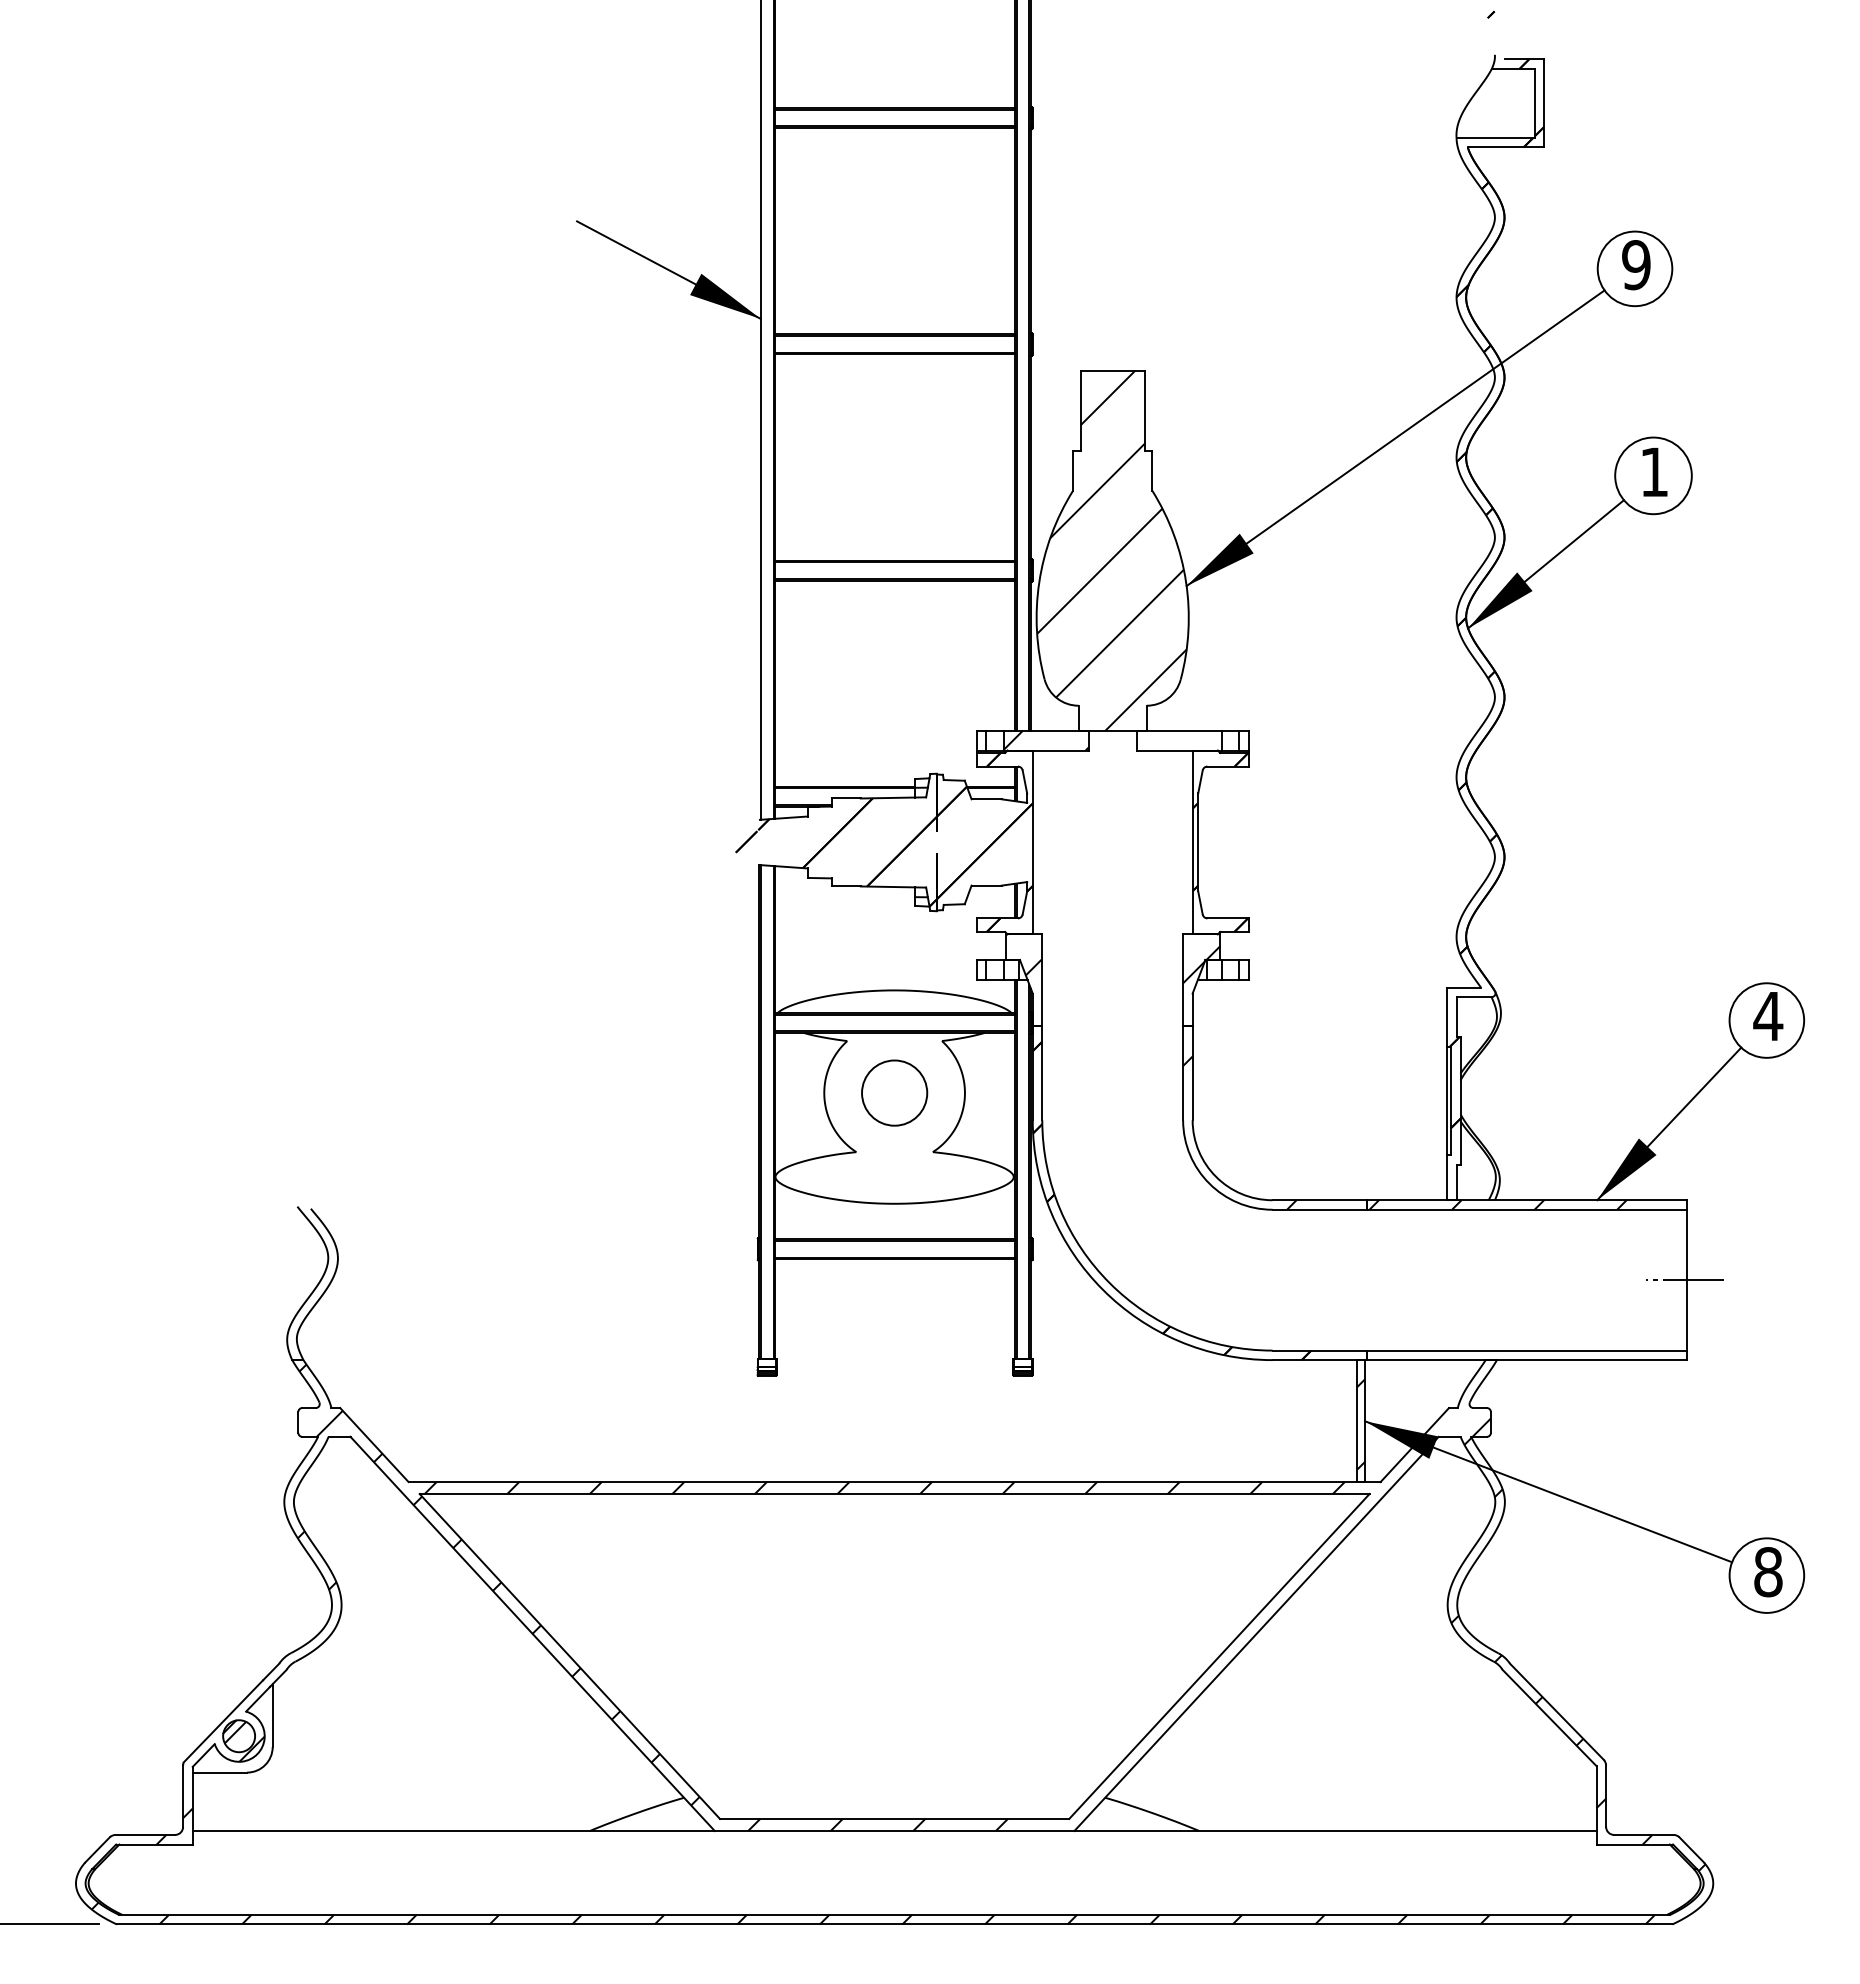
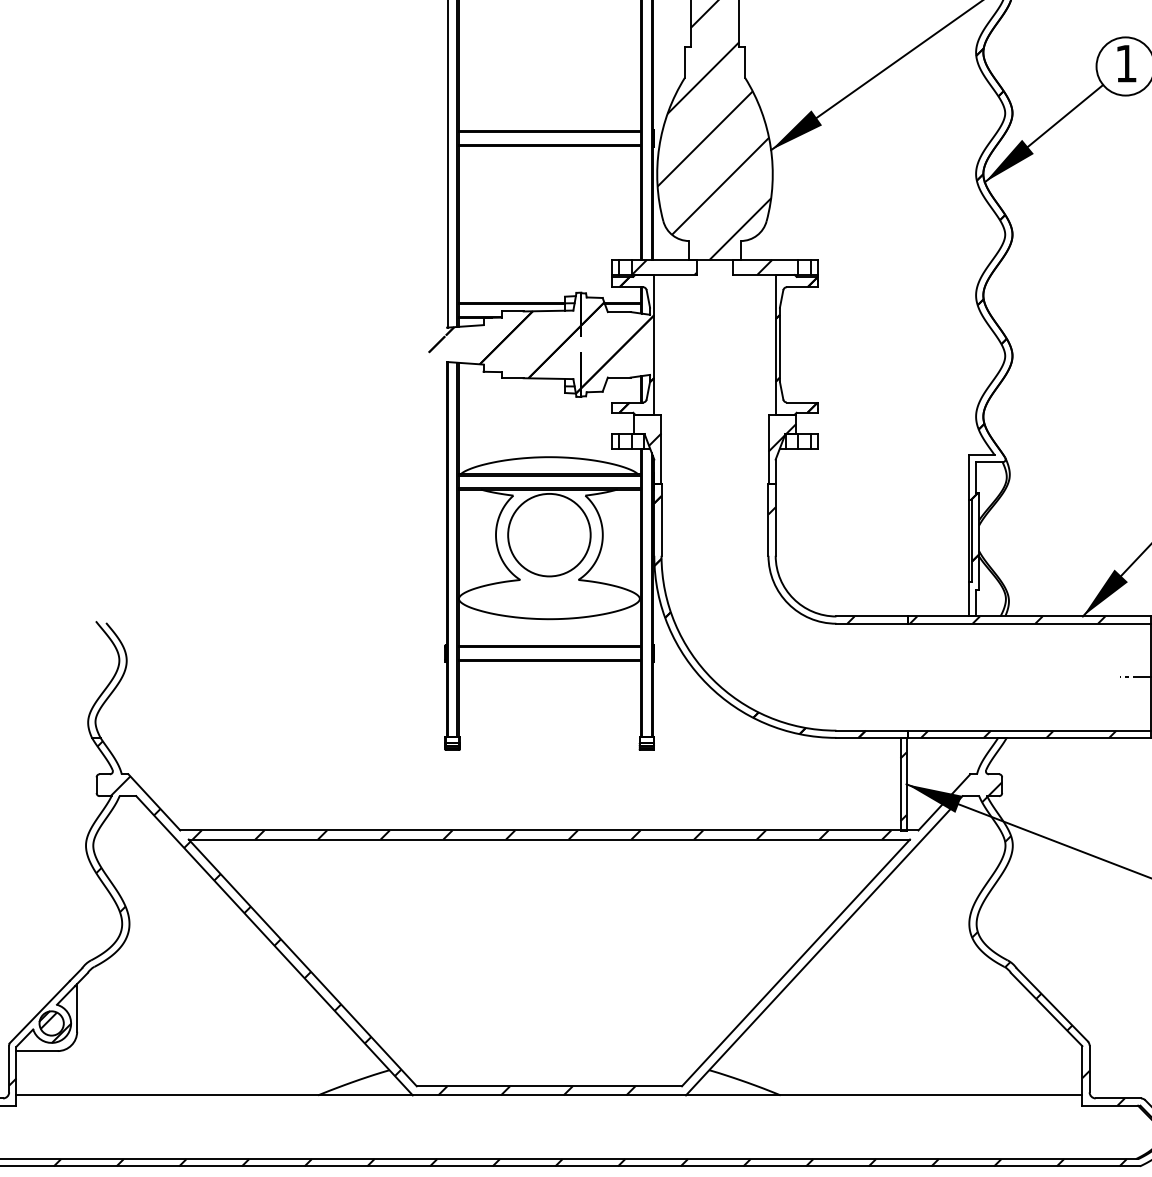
hatch: (1178, 740) -> (764, 267), added
circle: (894, 1092) -> (549, 534), size x1.67
hatch: (1512, 1355) -> (1018, 734), added

